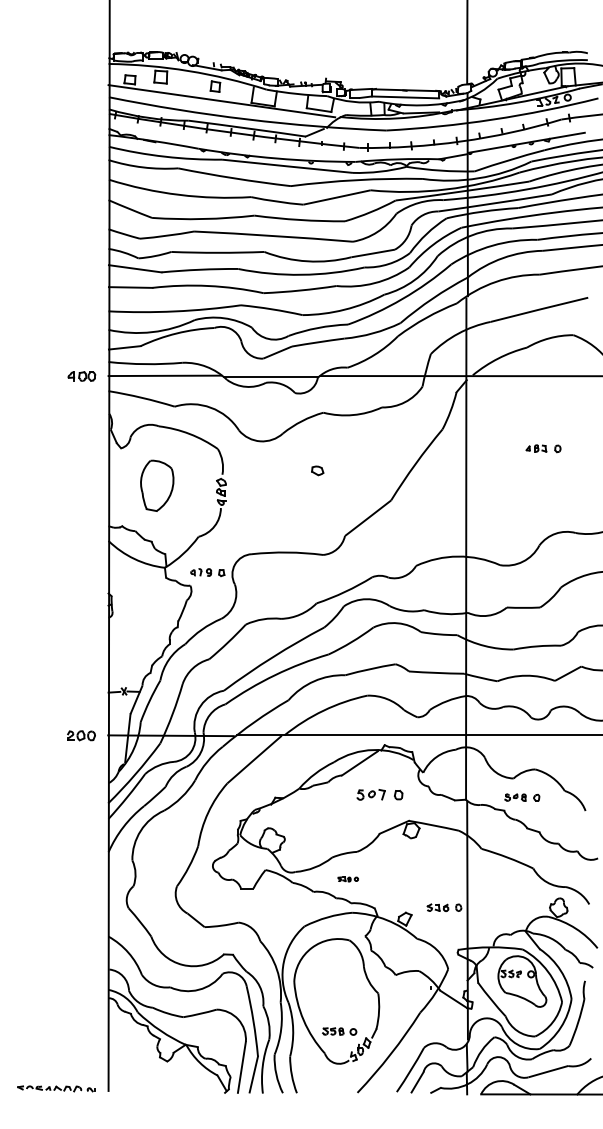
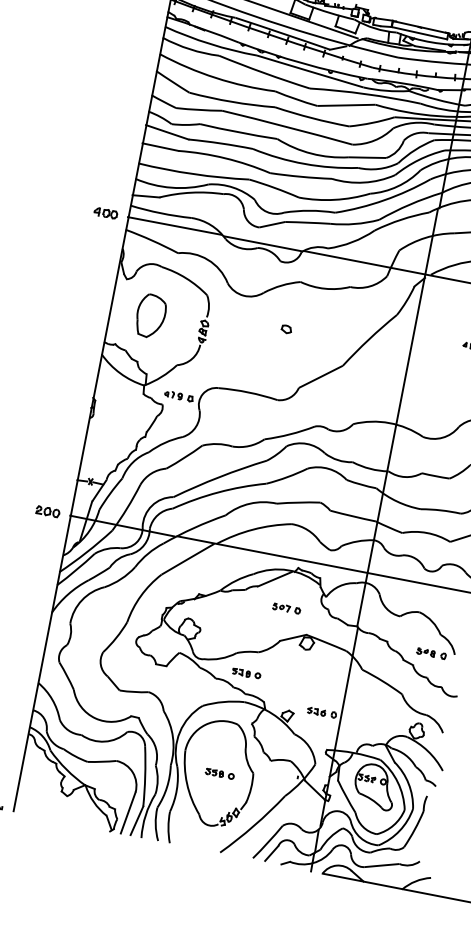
part: (380, 794) -> (287, 608), size x0.71
part: (522, 797) -> (431, 653), moved
part: (348, 879) -> (246, 673), size x1.67
part: (339, 1031) -> (219, 773), moved

